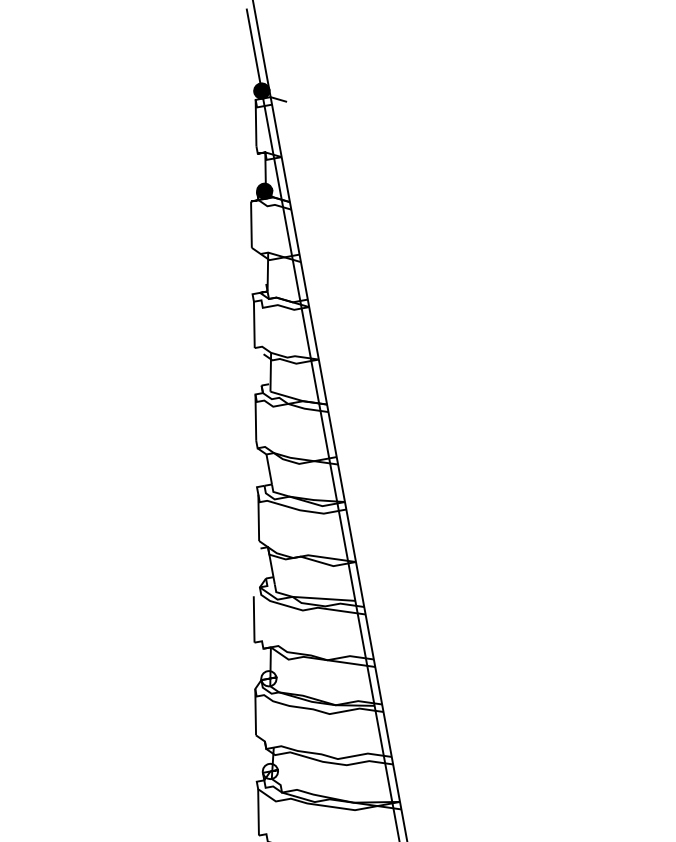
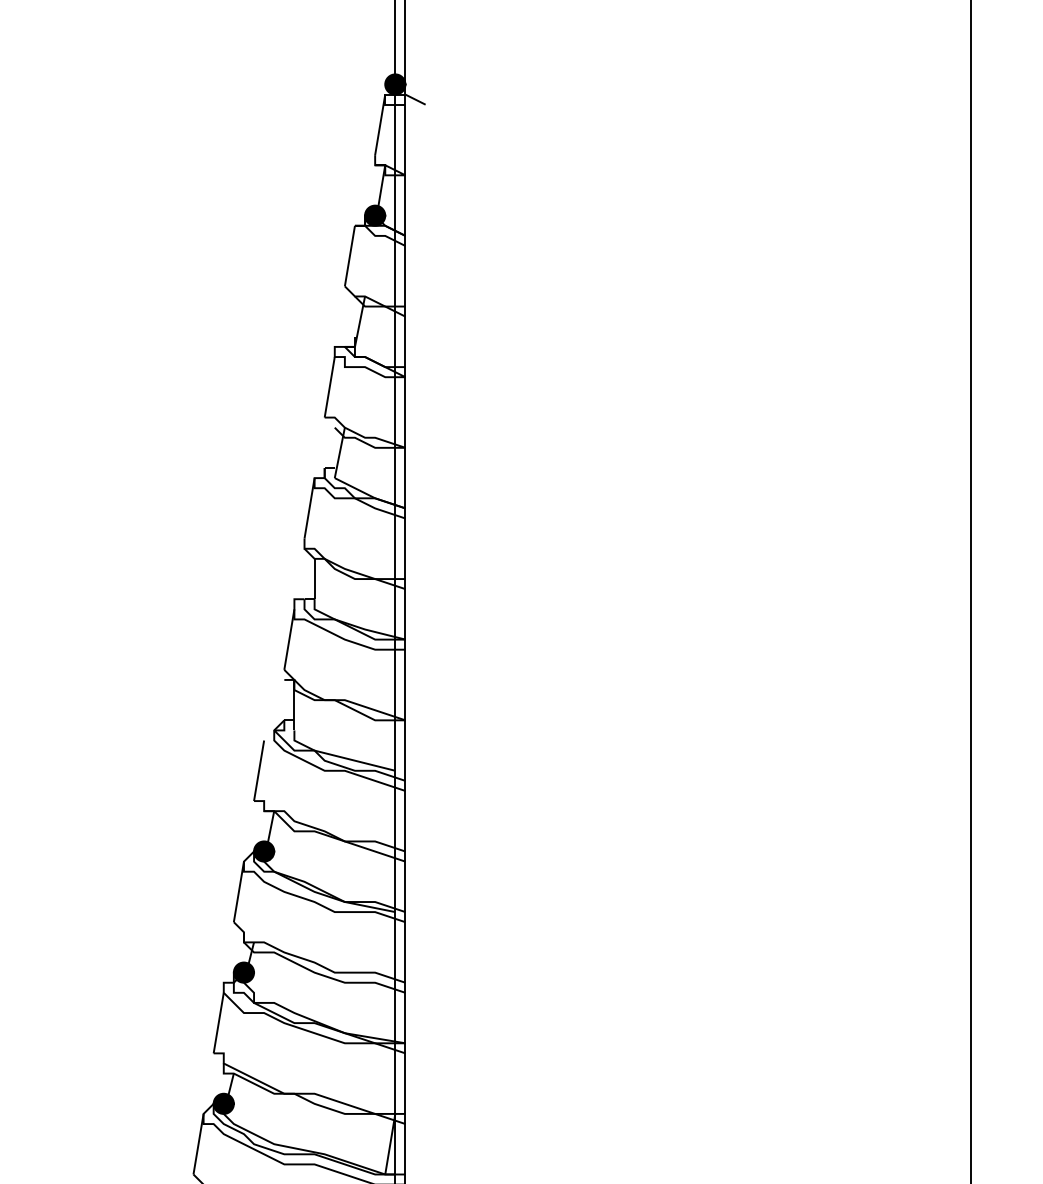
fill: (269, 678) -> (264, 851), added
fill: (270, 771) -> (243, 972), added

